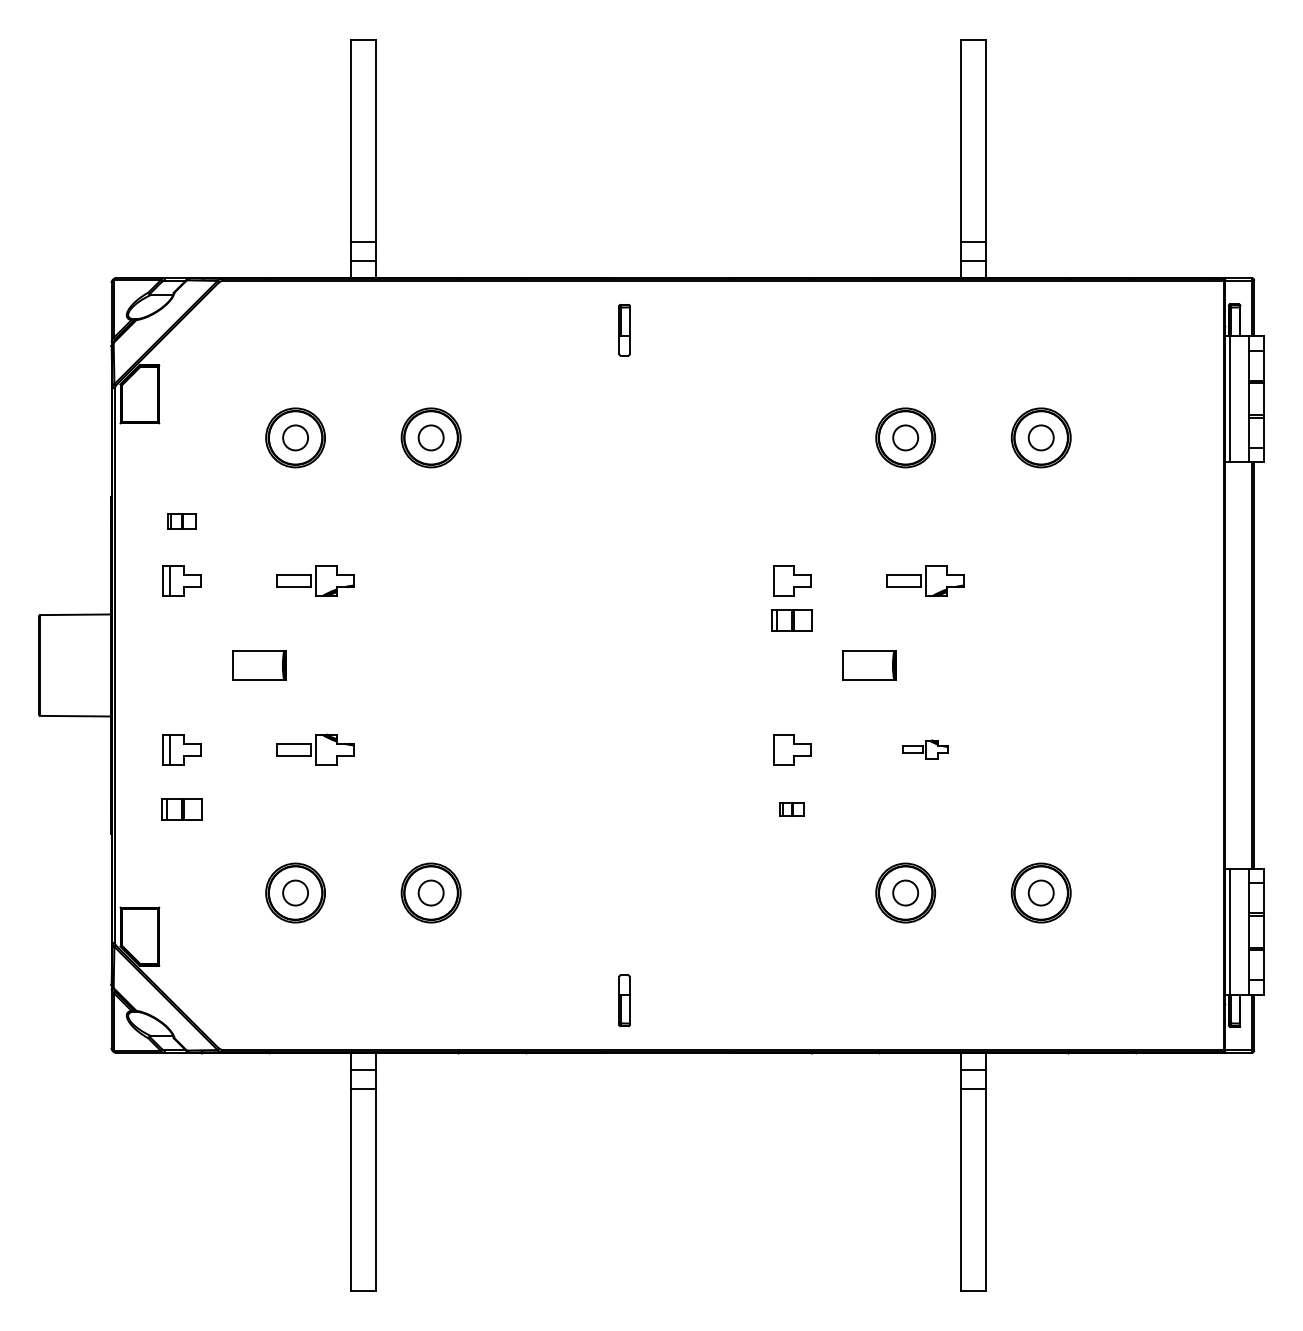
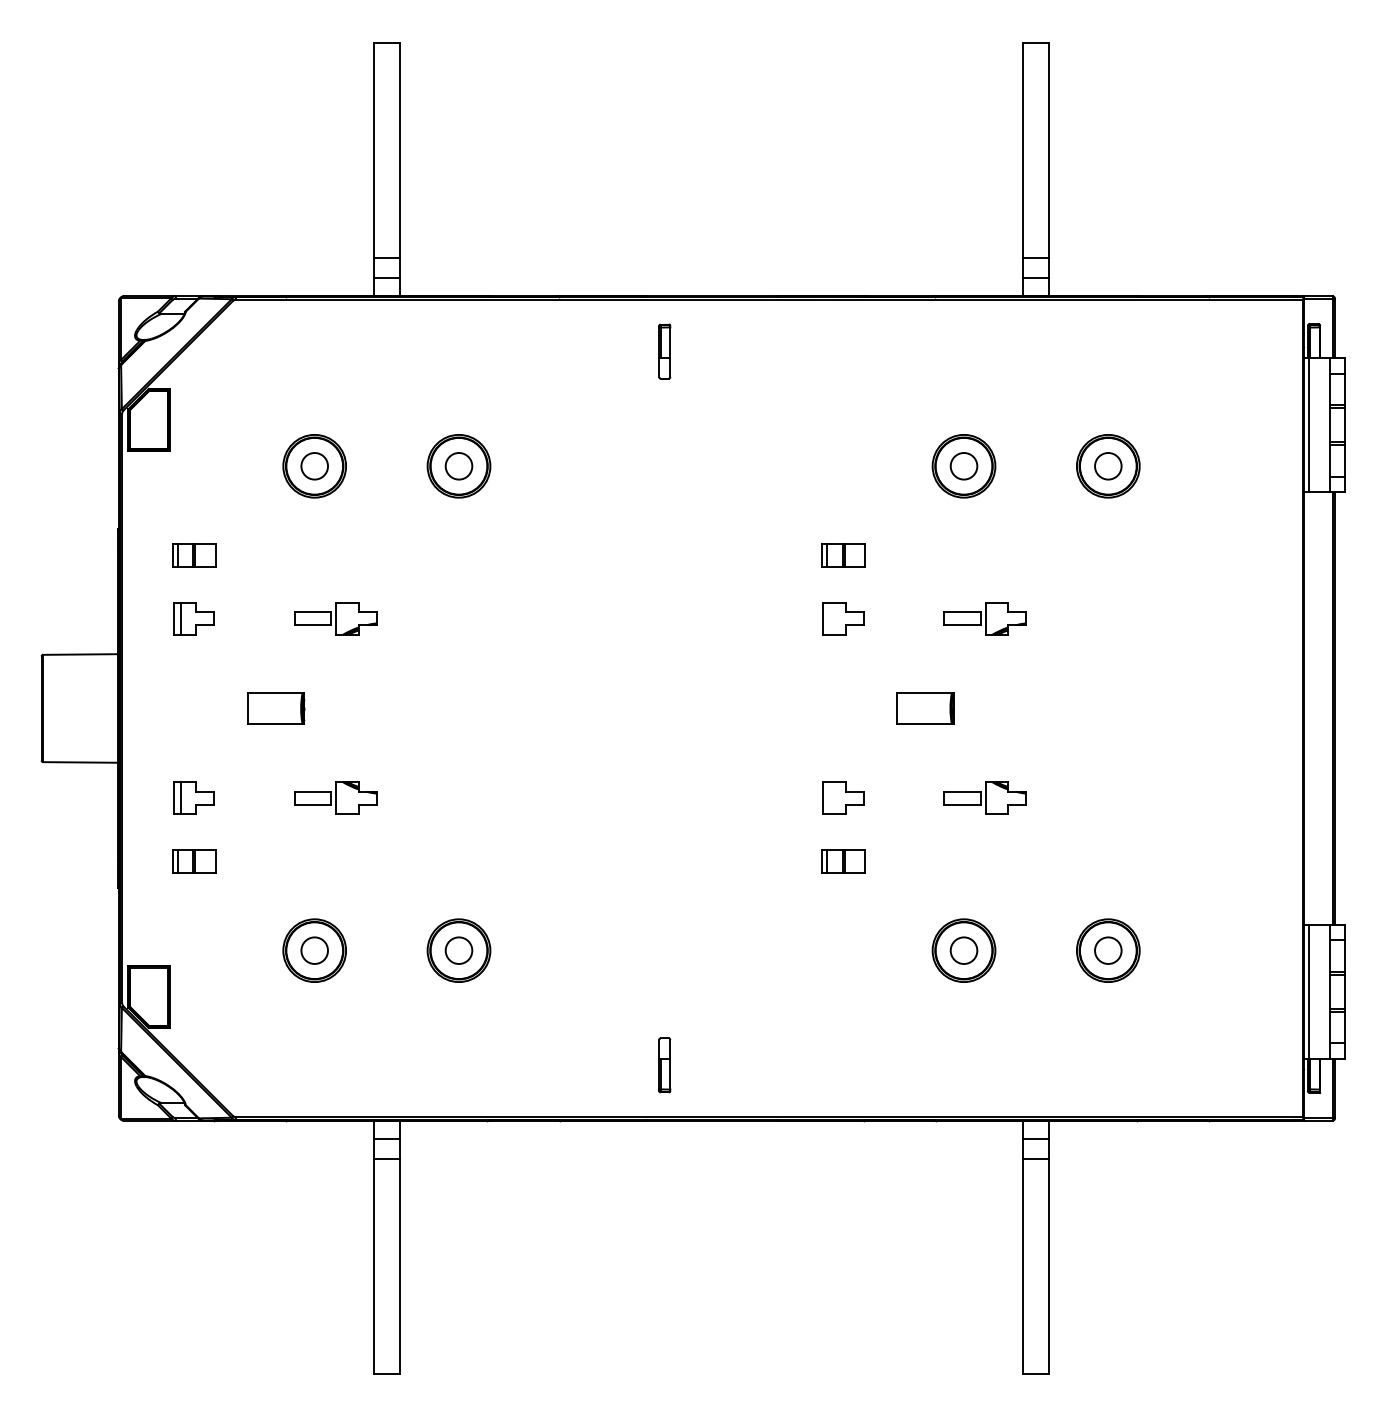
part: (181, 521) -> (193, 555), size x1.43
part: (791, 620) -> (842, 555), moved
part: (925, 749) -> (985, 797), size x1.67
part: (791, 809) -> (842, 861), size x1.67

